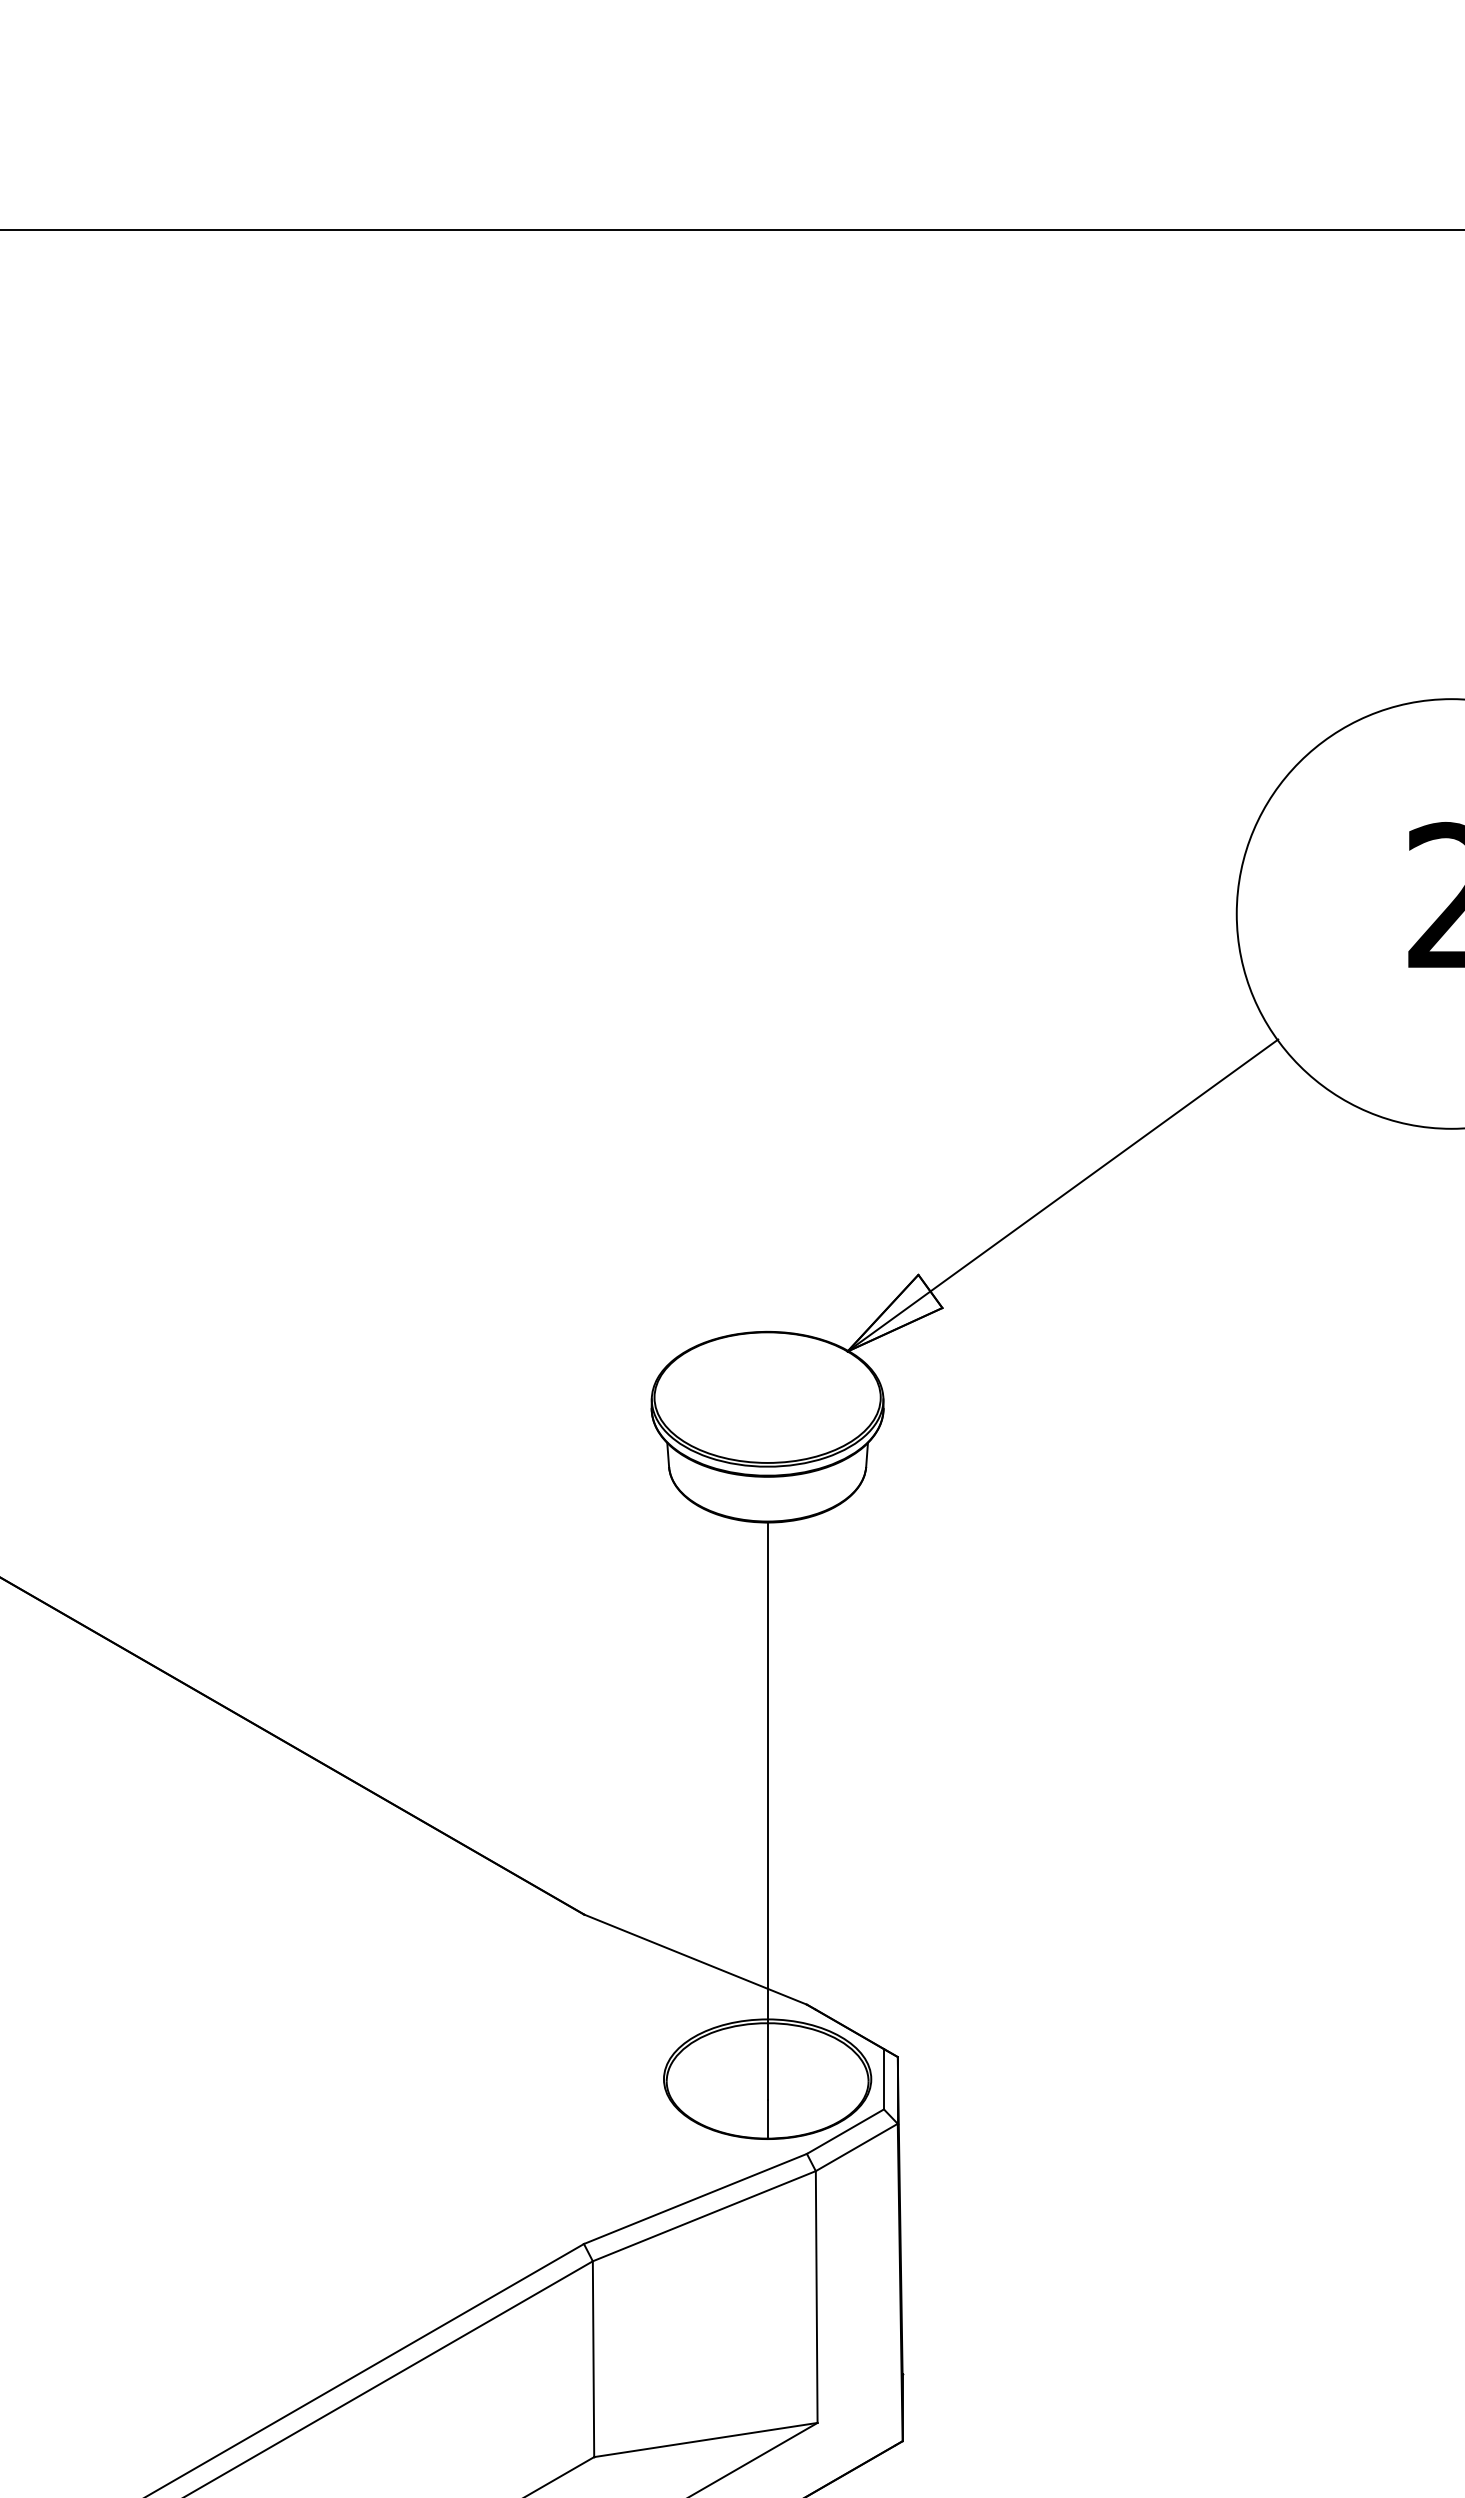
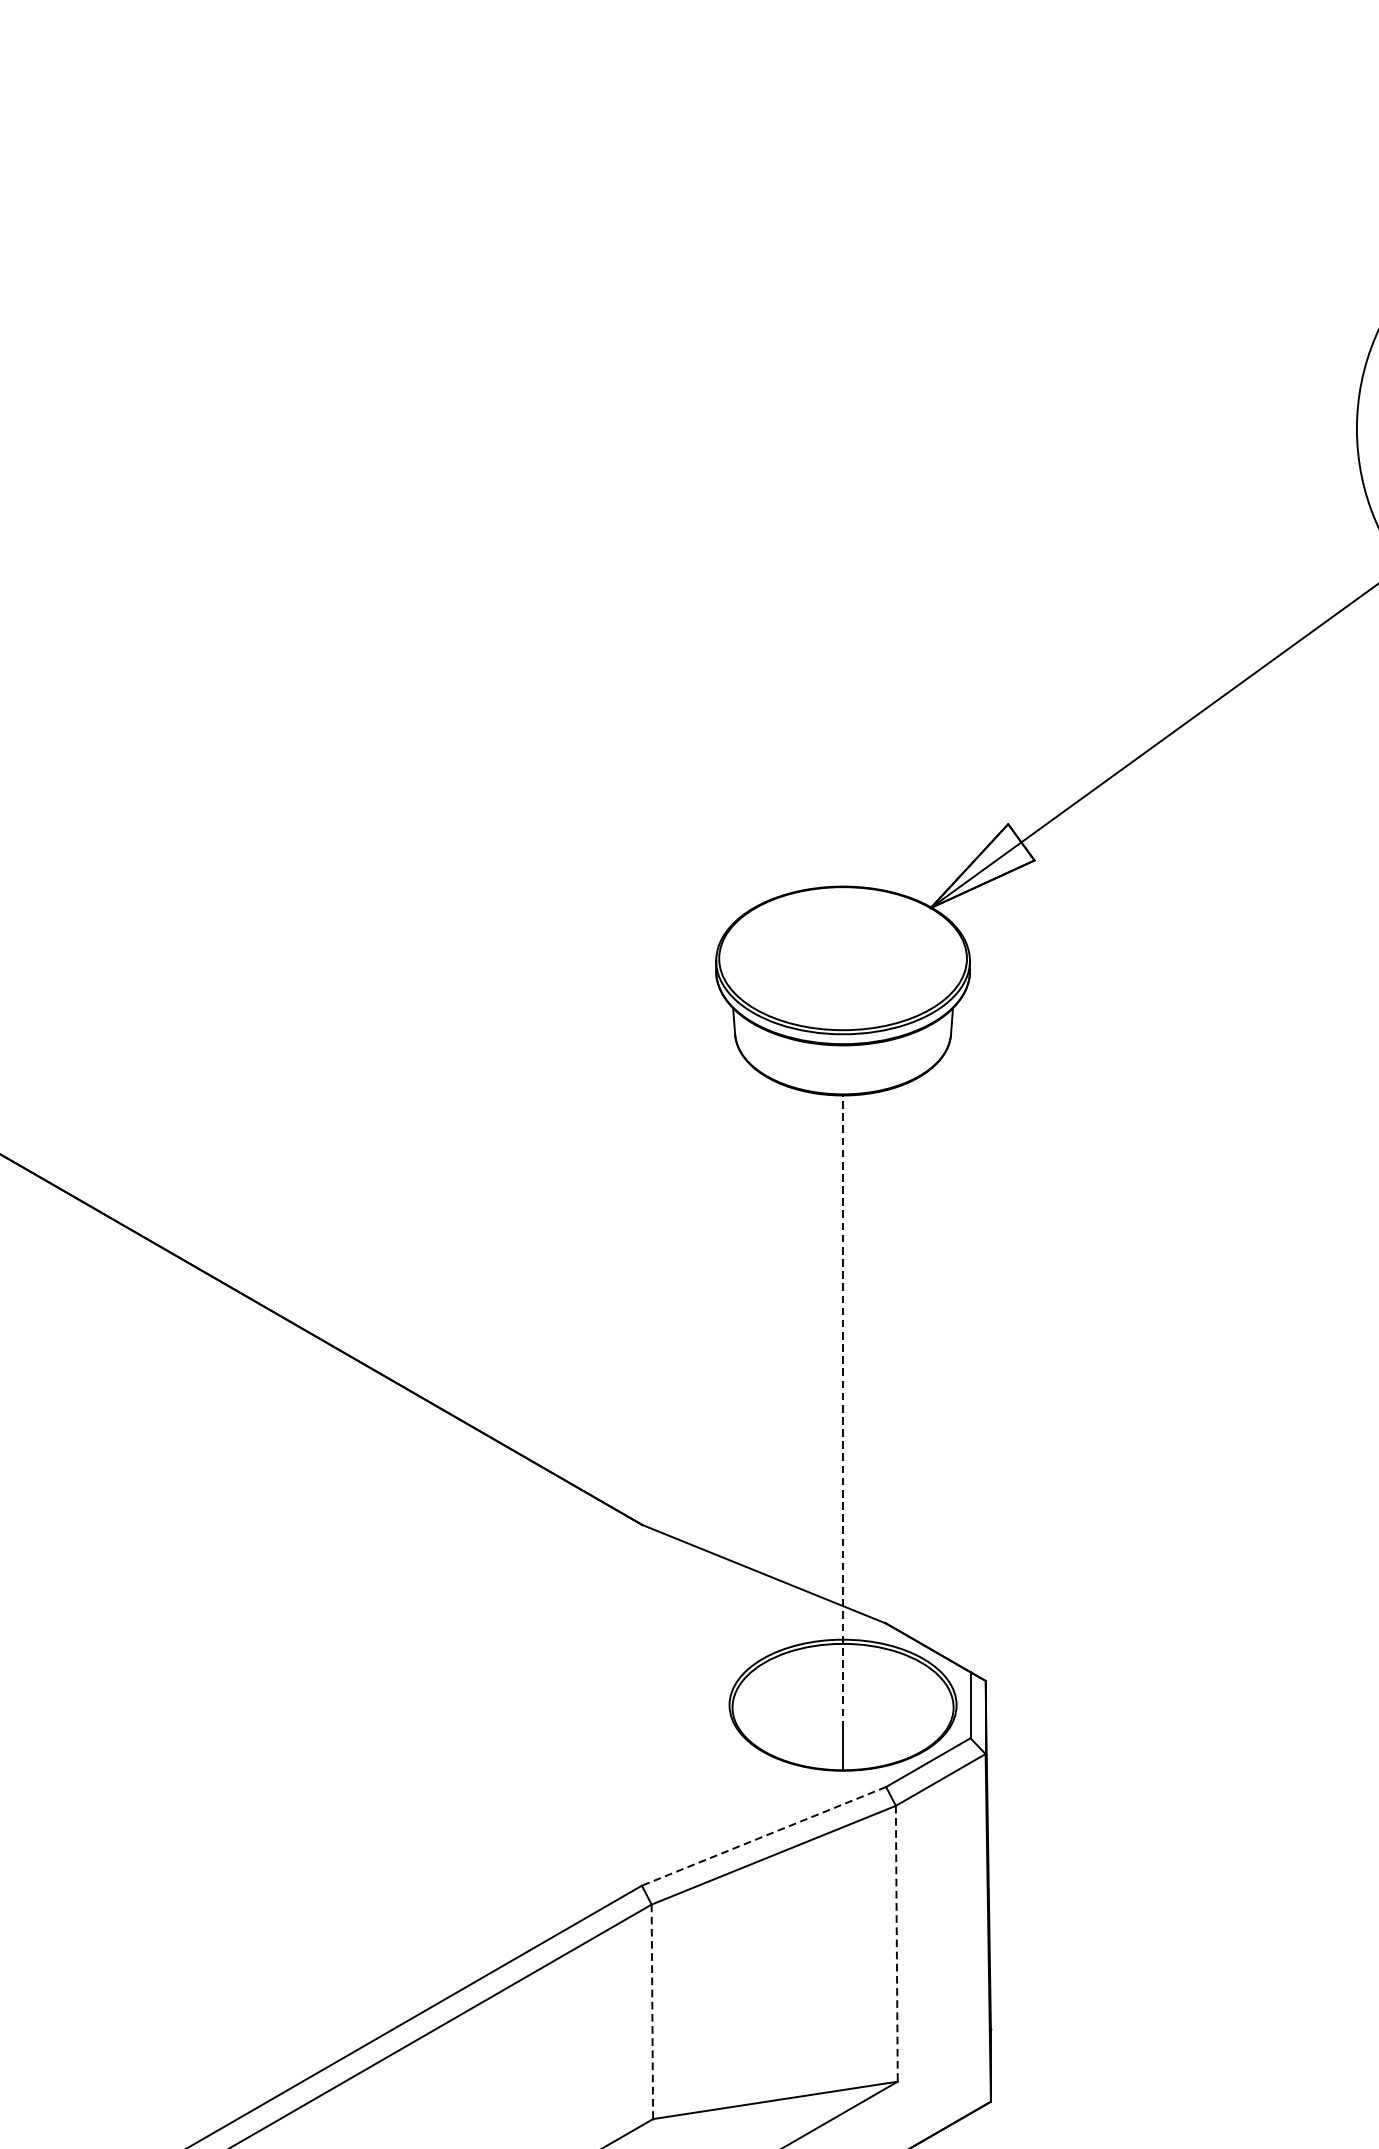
line: (767, 1811) -> (842, 1411), solid -> dashed
line: (695, 2199) -> (764, 1836), solid -> dashed
line: (816, 2297) -> (896, 1944), solid -> dashed
line: (593, 2359) -> (652, 2012), solid -> dashed

